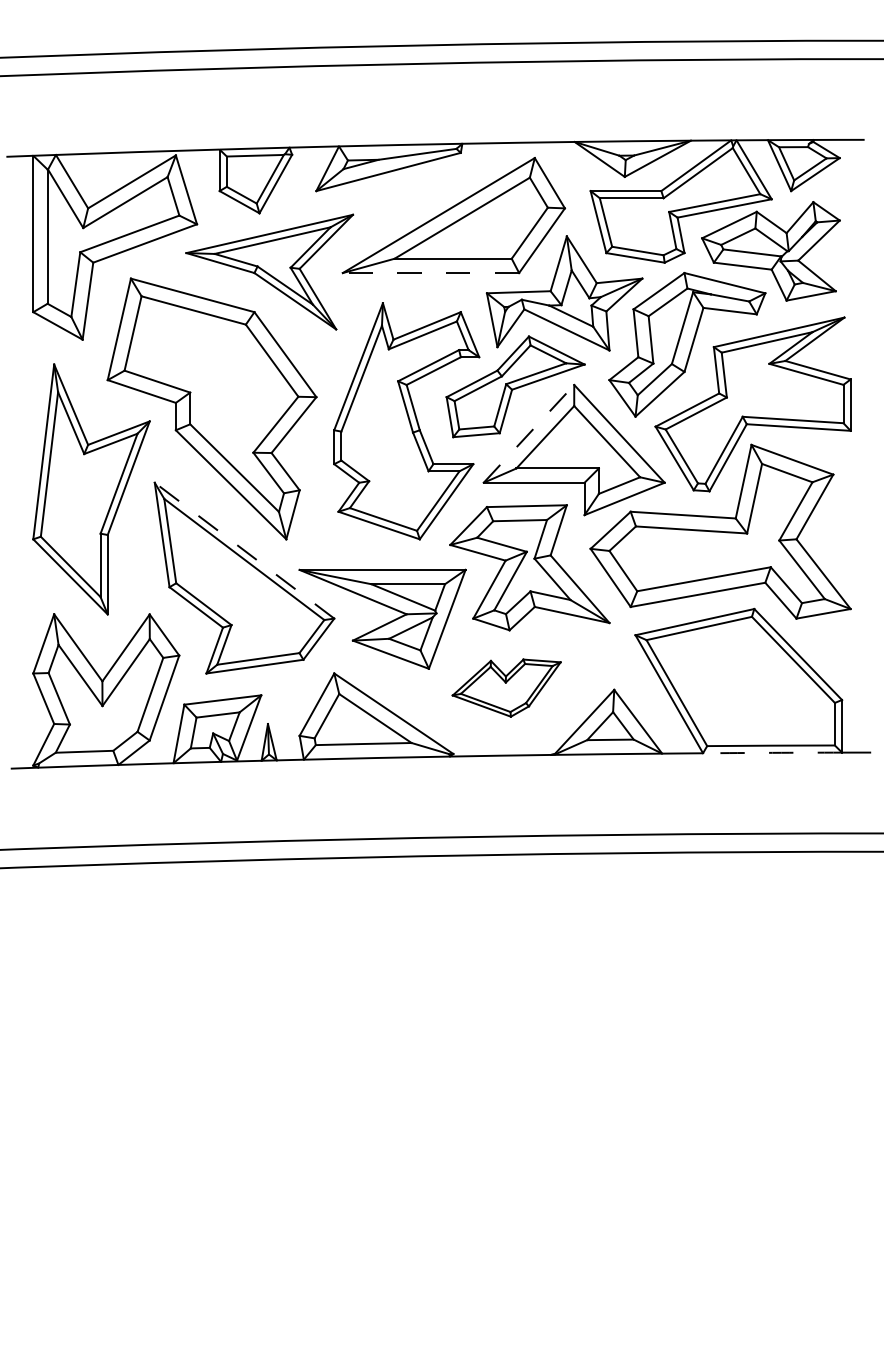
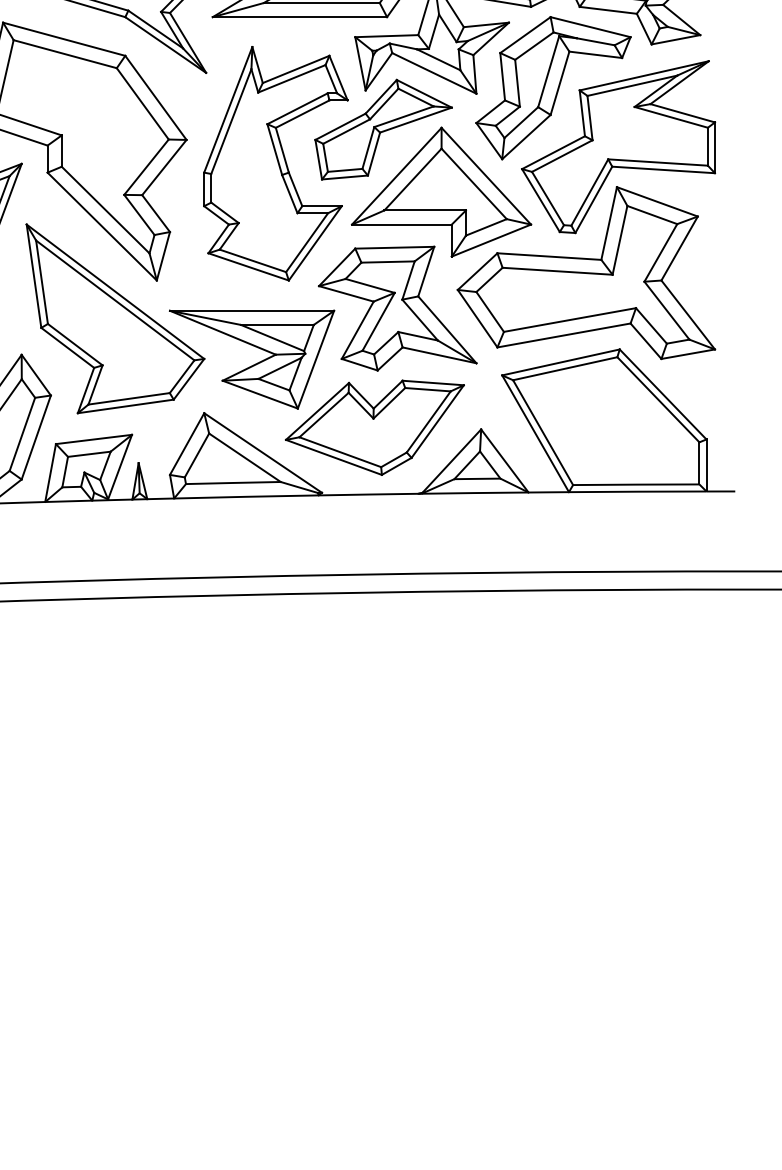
line: (430, 273) -> (299, 17), dashed -> solid
line: (528, 433) -> (396, 175), dashed -> solid
line: (244, 550) -> (115, 291), dashed -> solid
part: (506, 687) -> (374, 427), size x1.67
arc: (772, 752) -> (637, 491), dashed -> solid

